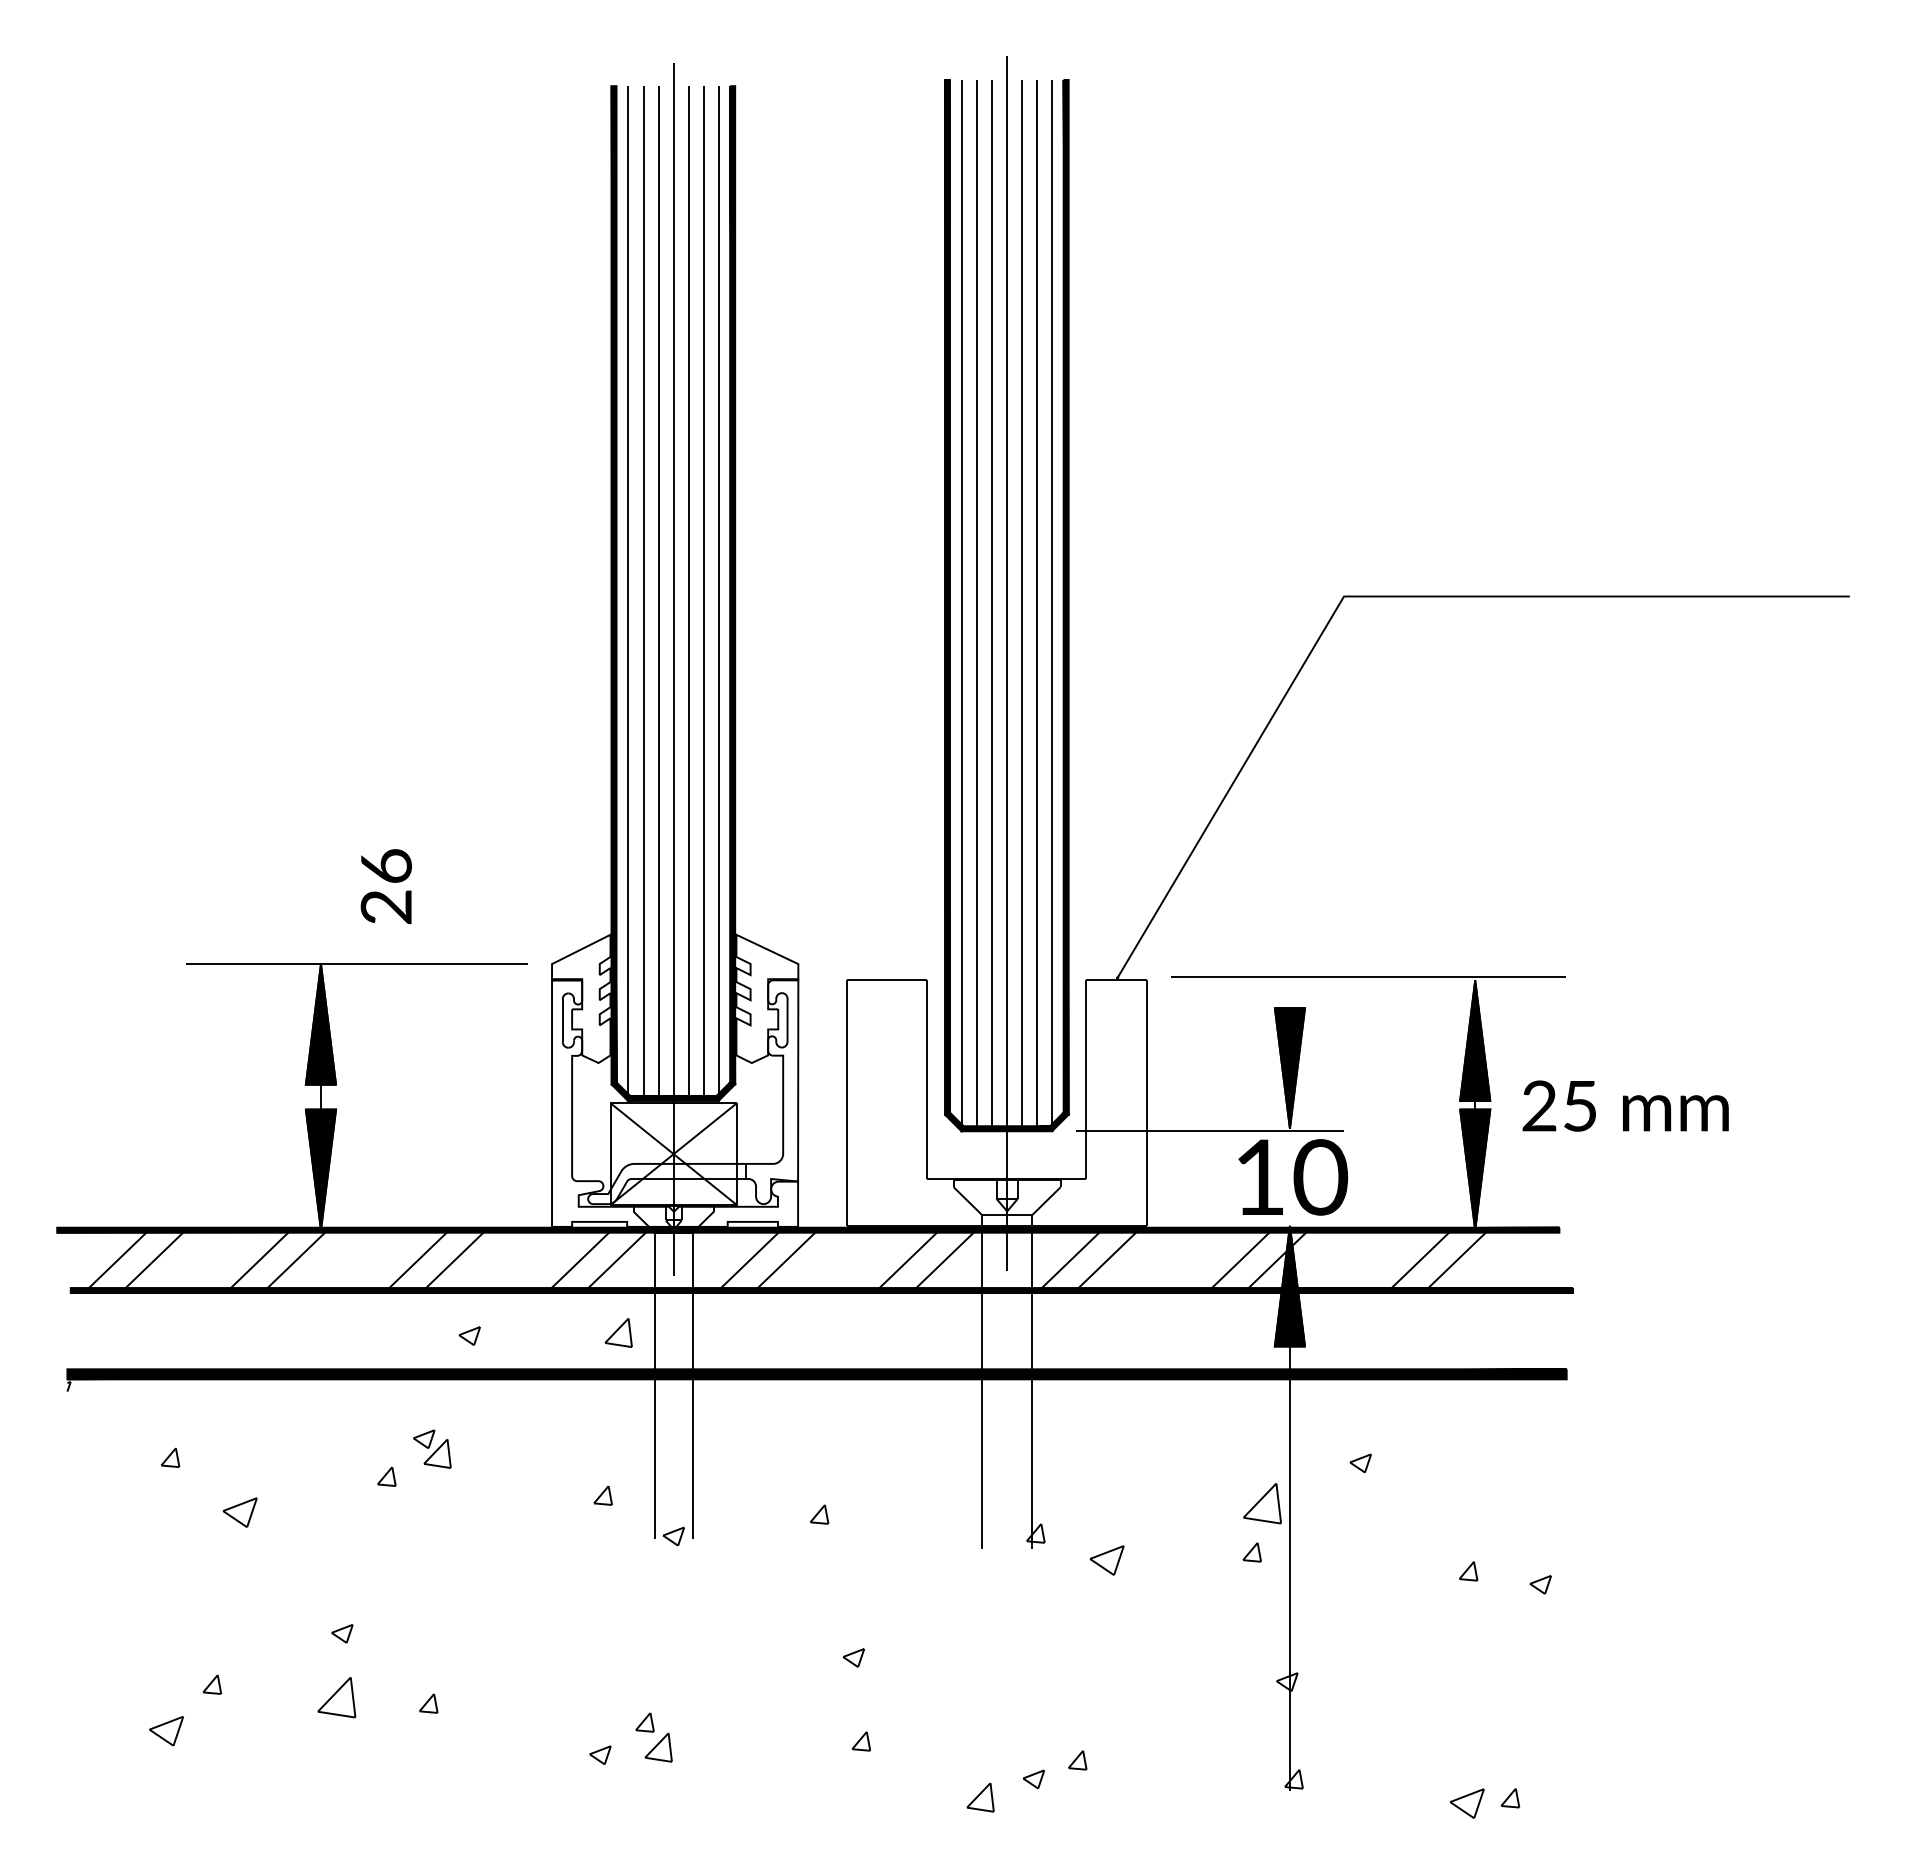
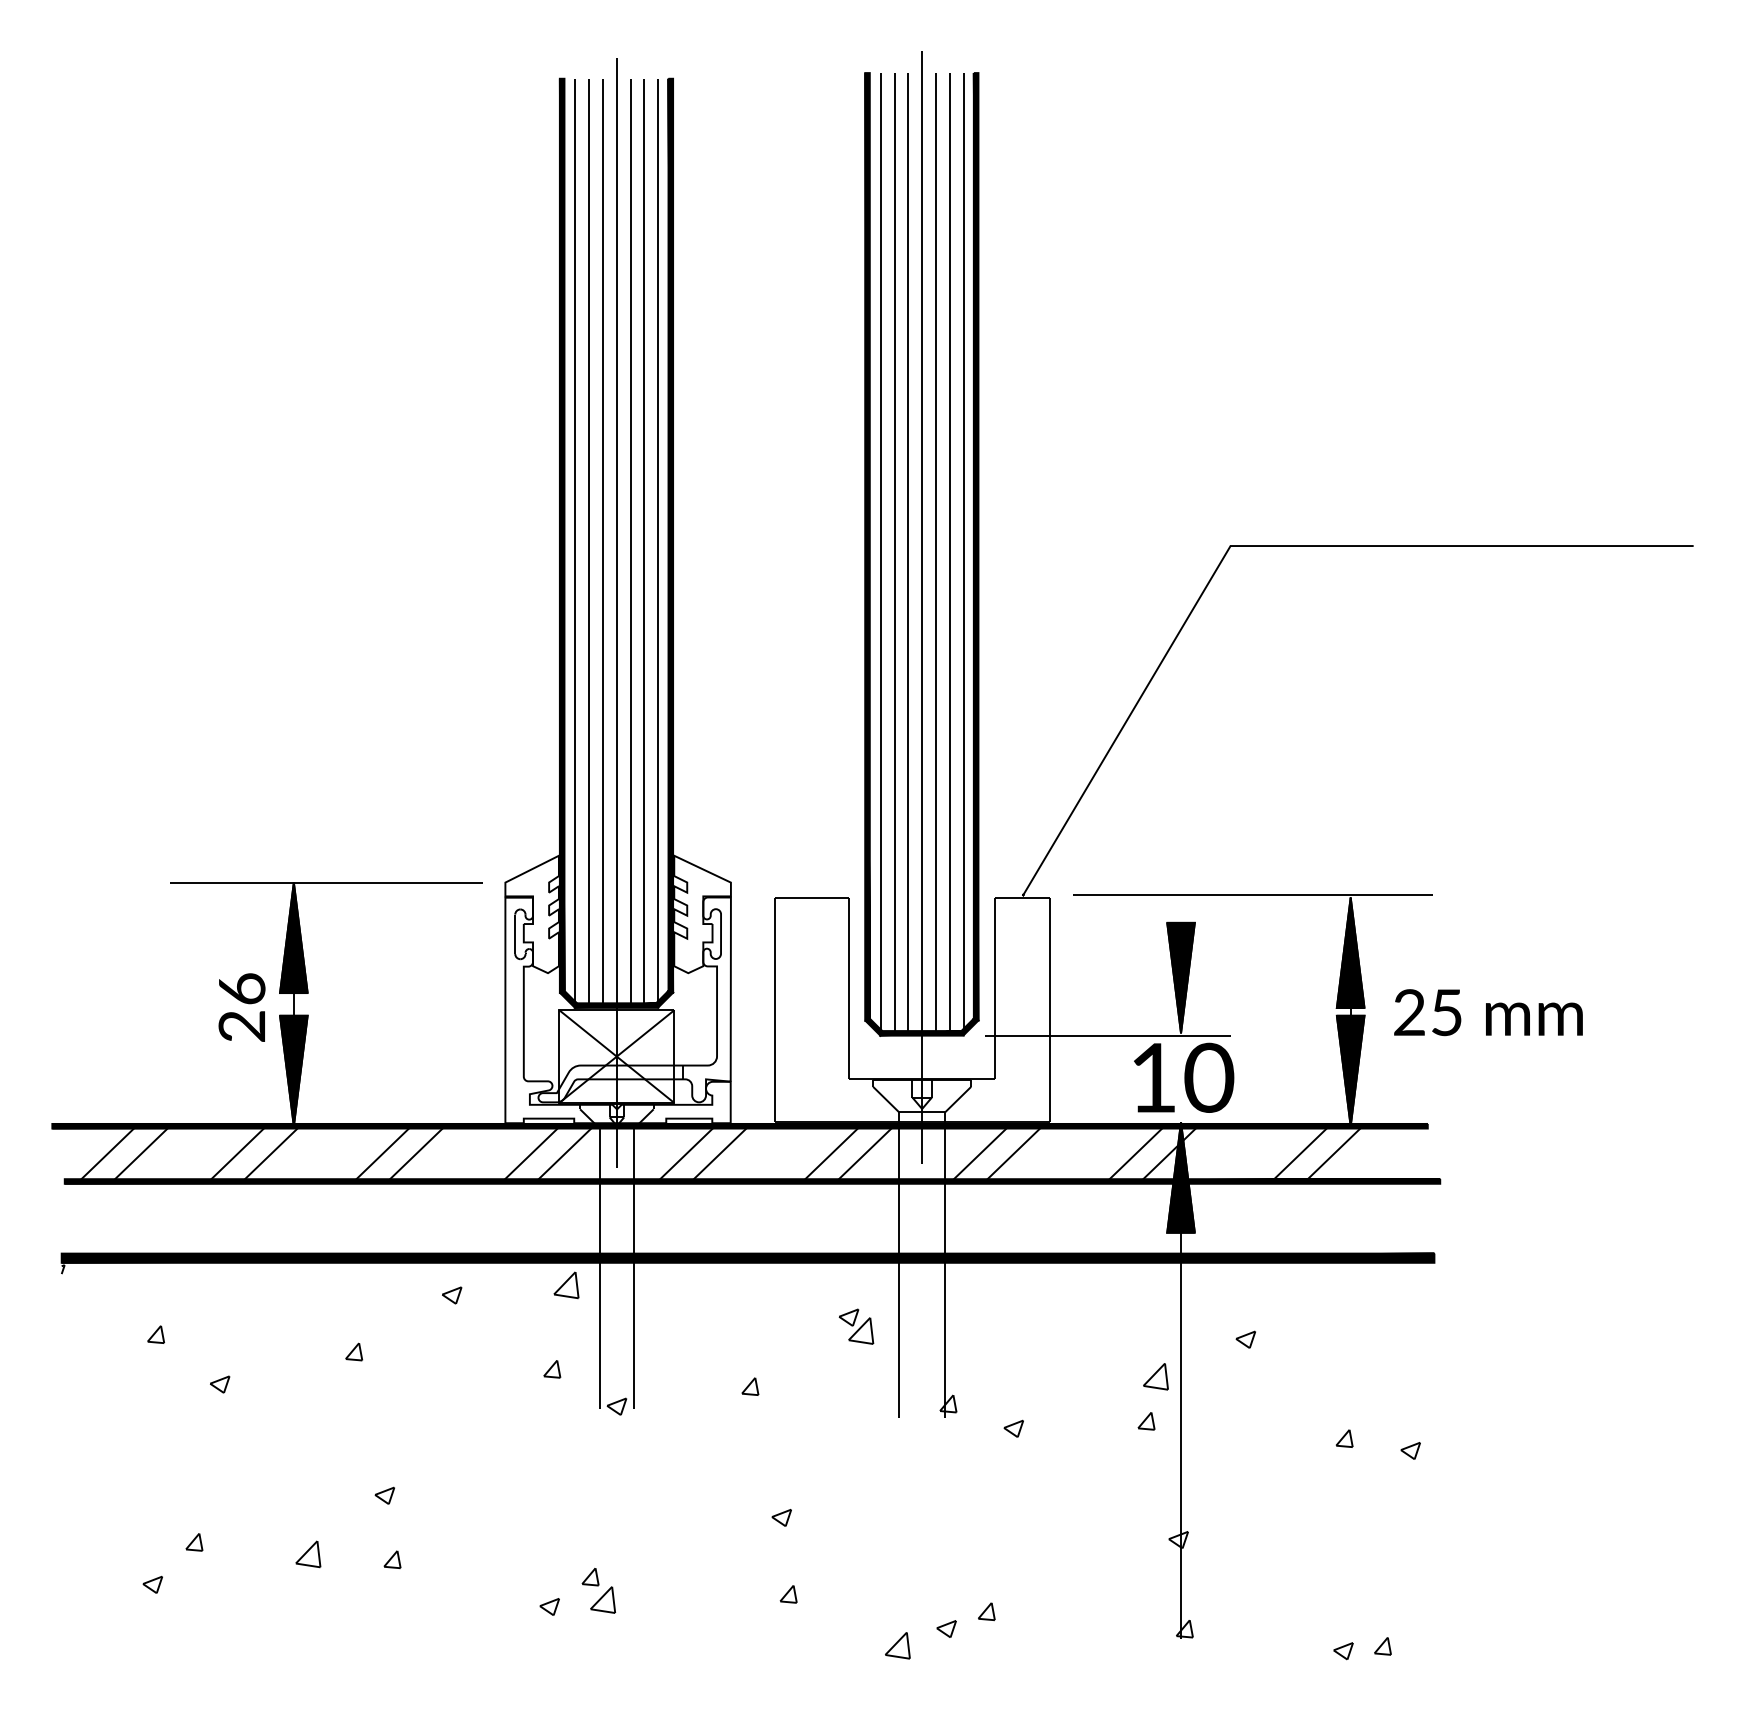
text: (385, 886) -> (241, 1007), moved
part: (618, 1332) -> (566, 1284), moved
part: (469, 1335) -> (451, 1294), moved
part: (432, 1448) -> (856, 1326), moved
part: (1262, 1503) -> (1155, 1376), size x0.71
part: (240, 1511) -> (220, 1383), size x0.62
part: (1107, 1560) -> (1014, 1428), size x0.62
part: (342, 1633) -> (384, 1495), moved
part: (336, 1697) -> (308, 1554), size x0.71
part: (167, 1730) -> (153, 1584), size x0.62
part: (1467, 1803) -> (1343, 1651), size x0.62

